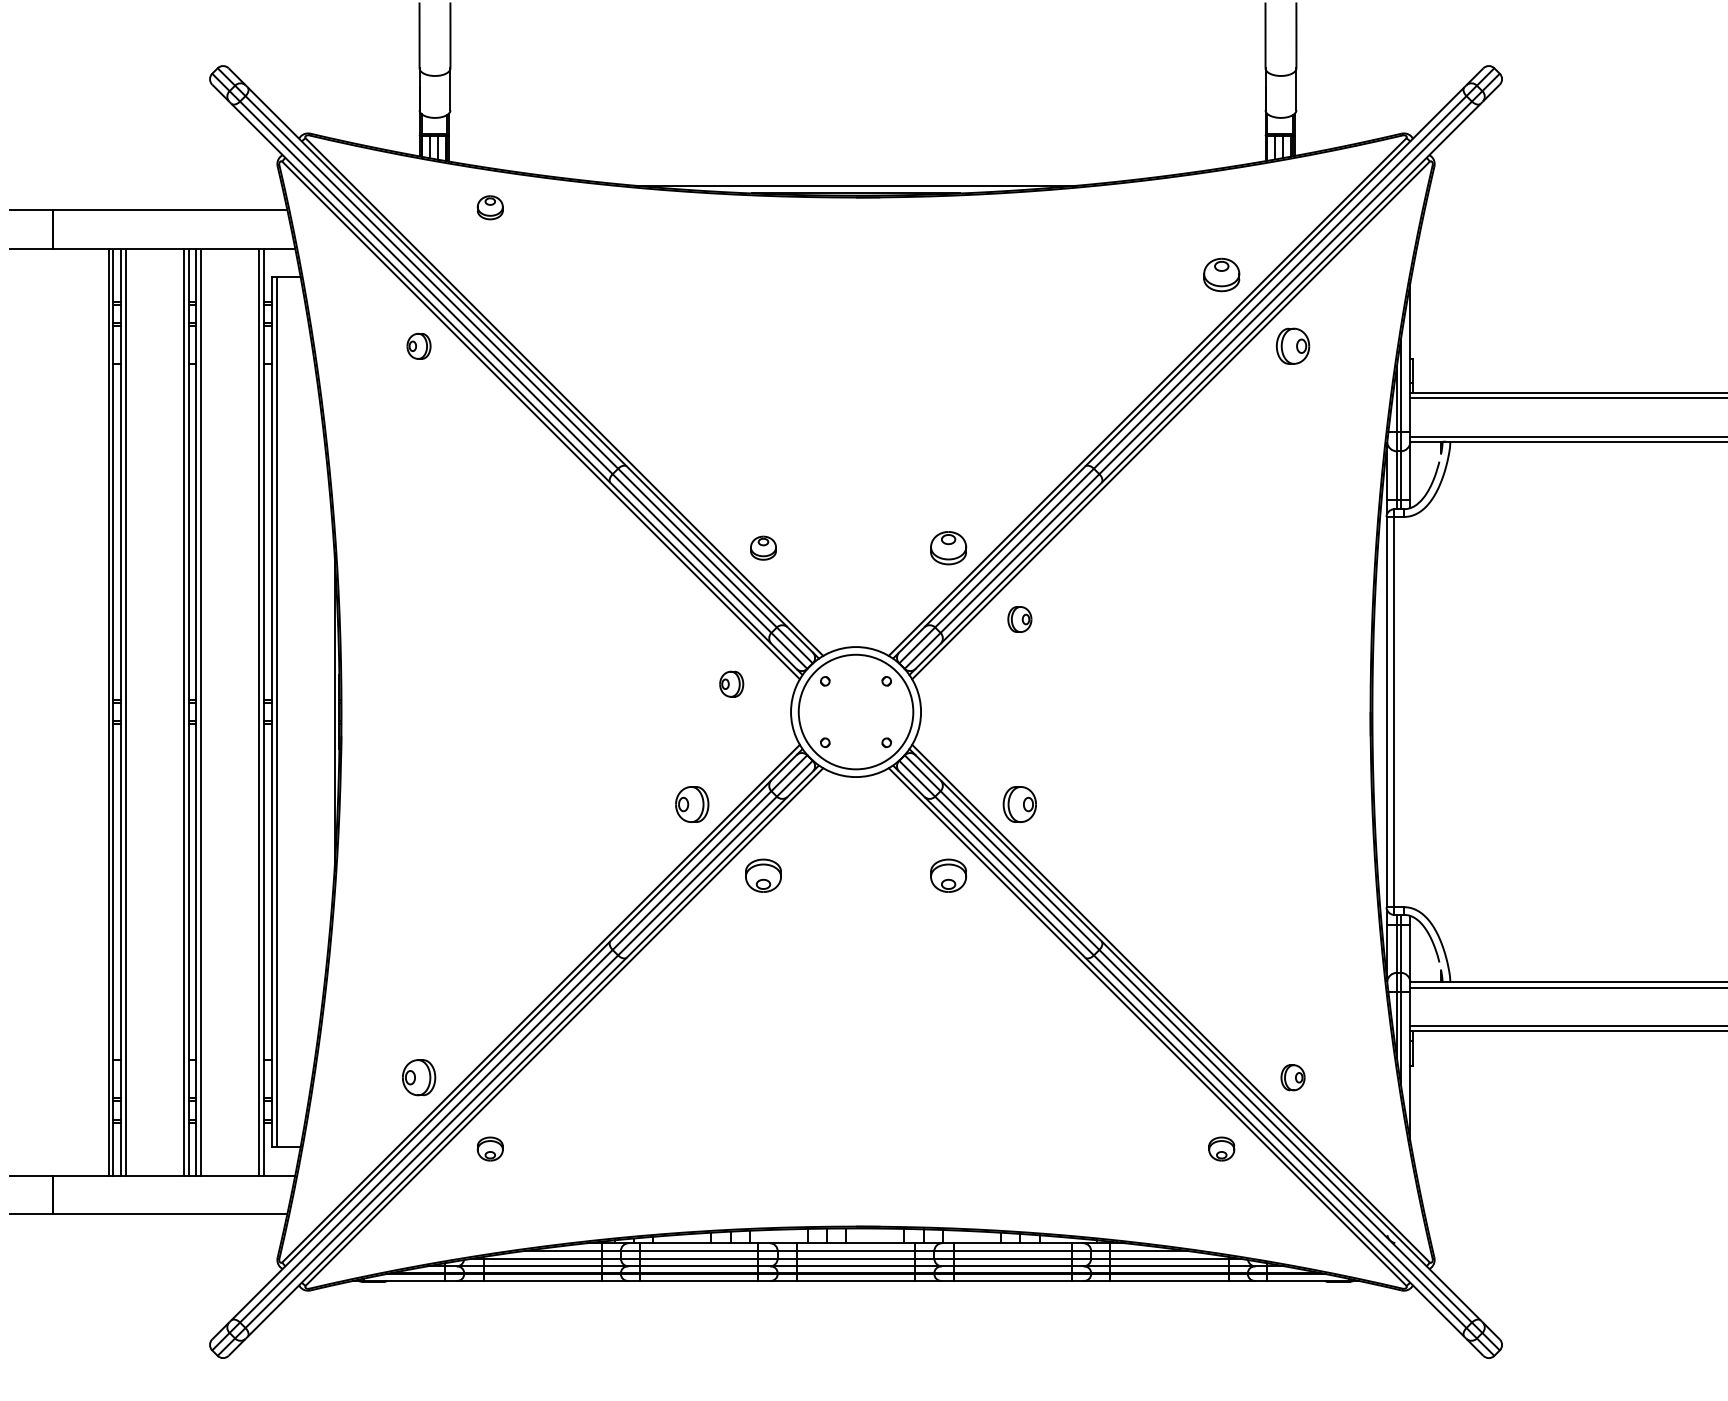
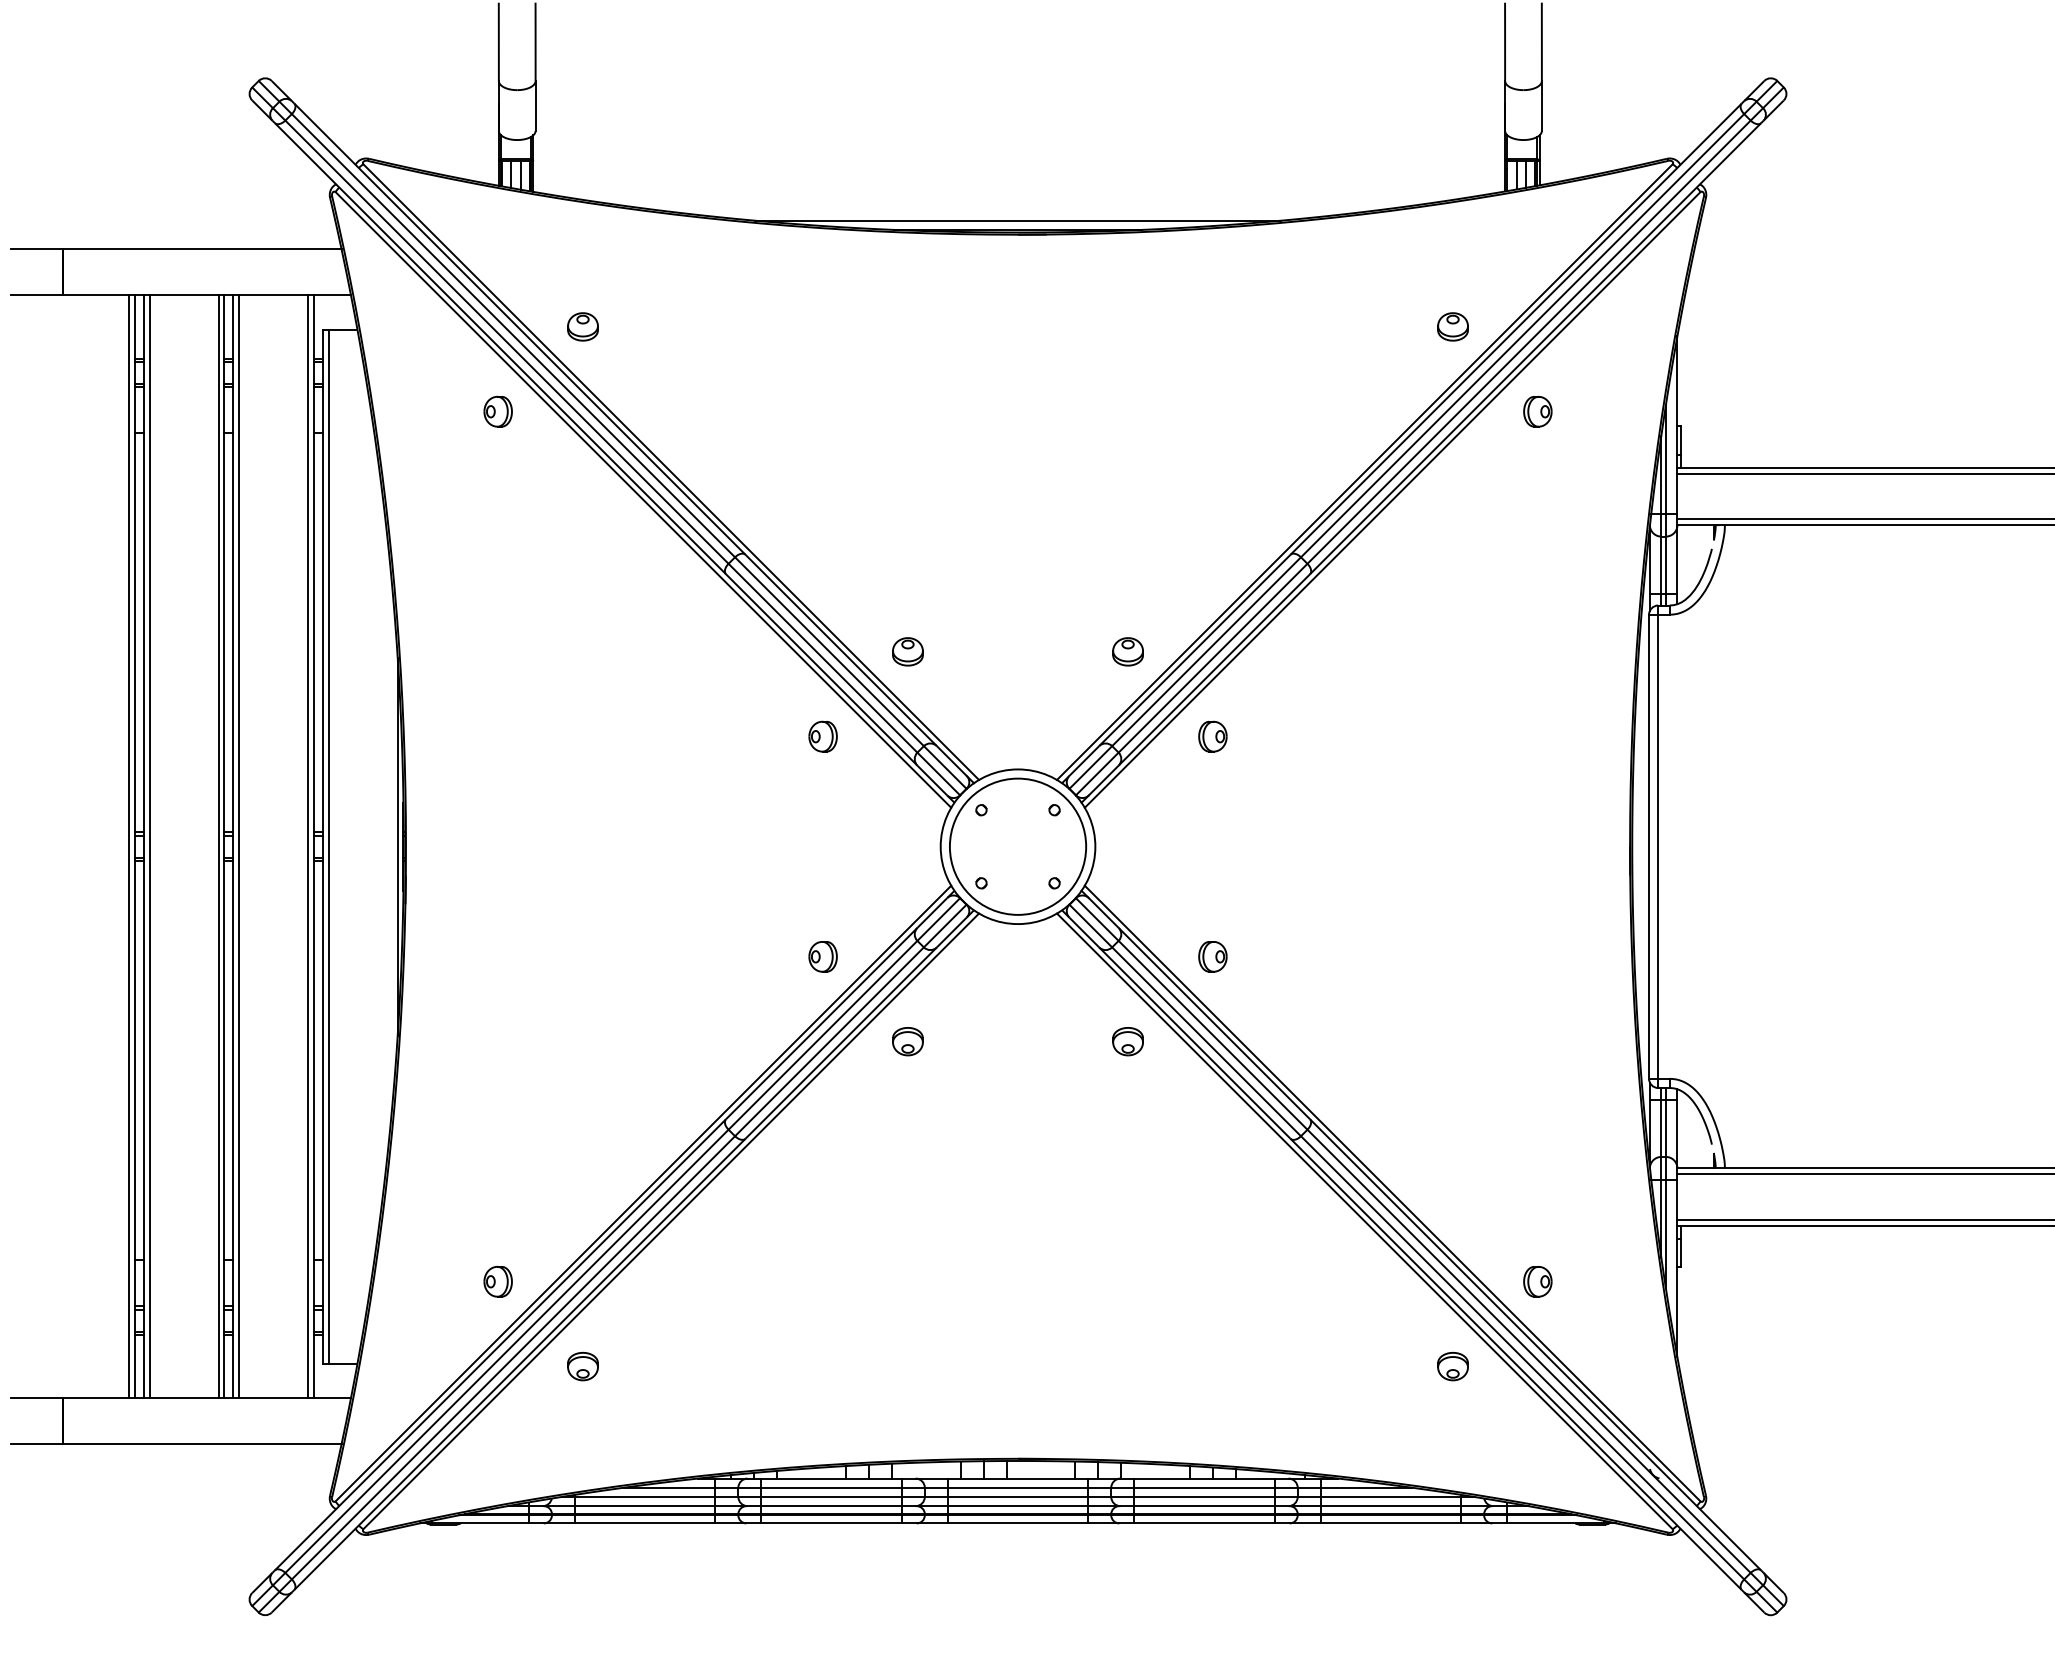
part: (489, 207) -> (582, 326), moved
part: (1221, 274) -> (1452, 326), size x0.71
part: (1292, 346) -> (1537, 411), size x0.71
part: (948, 547) -> (1127, 651), size x0.71
part: (731, 684) -> (822, 736), moved
part: (691, 804) -> (822, 956), size x0.71
part: (1019, 804) -> (1212, 956), size x0.71
part: (763, 875) -> (907, 1041), size x0.71
part: (948, 875) -> (1127, 1041), size x0.71
part: (418, 1077) -> (497, 1281), size x0.71

